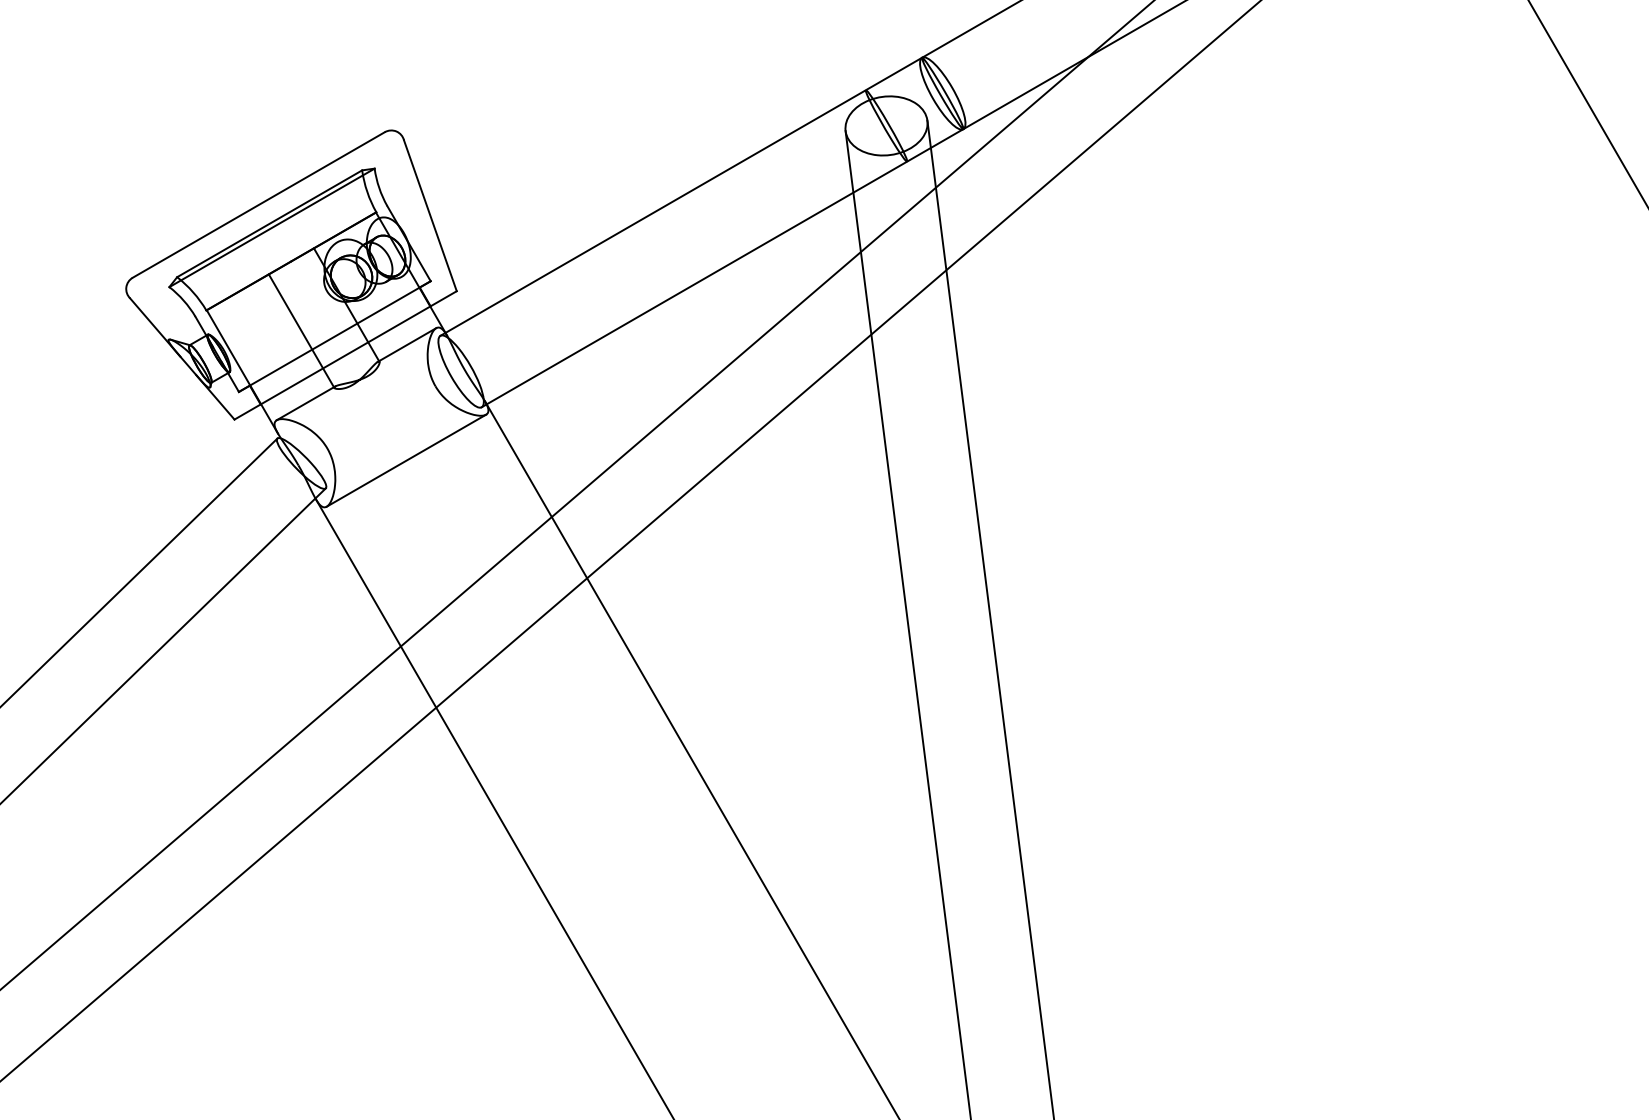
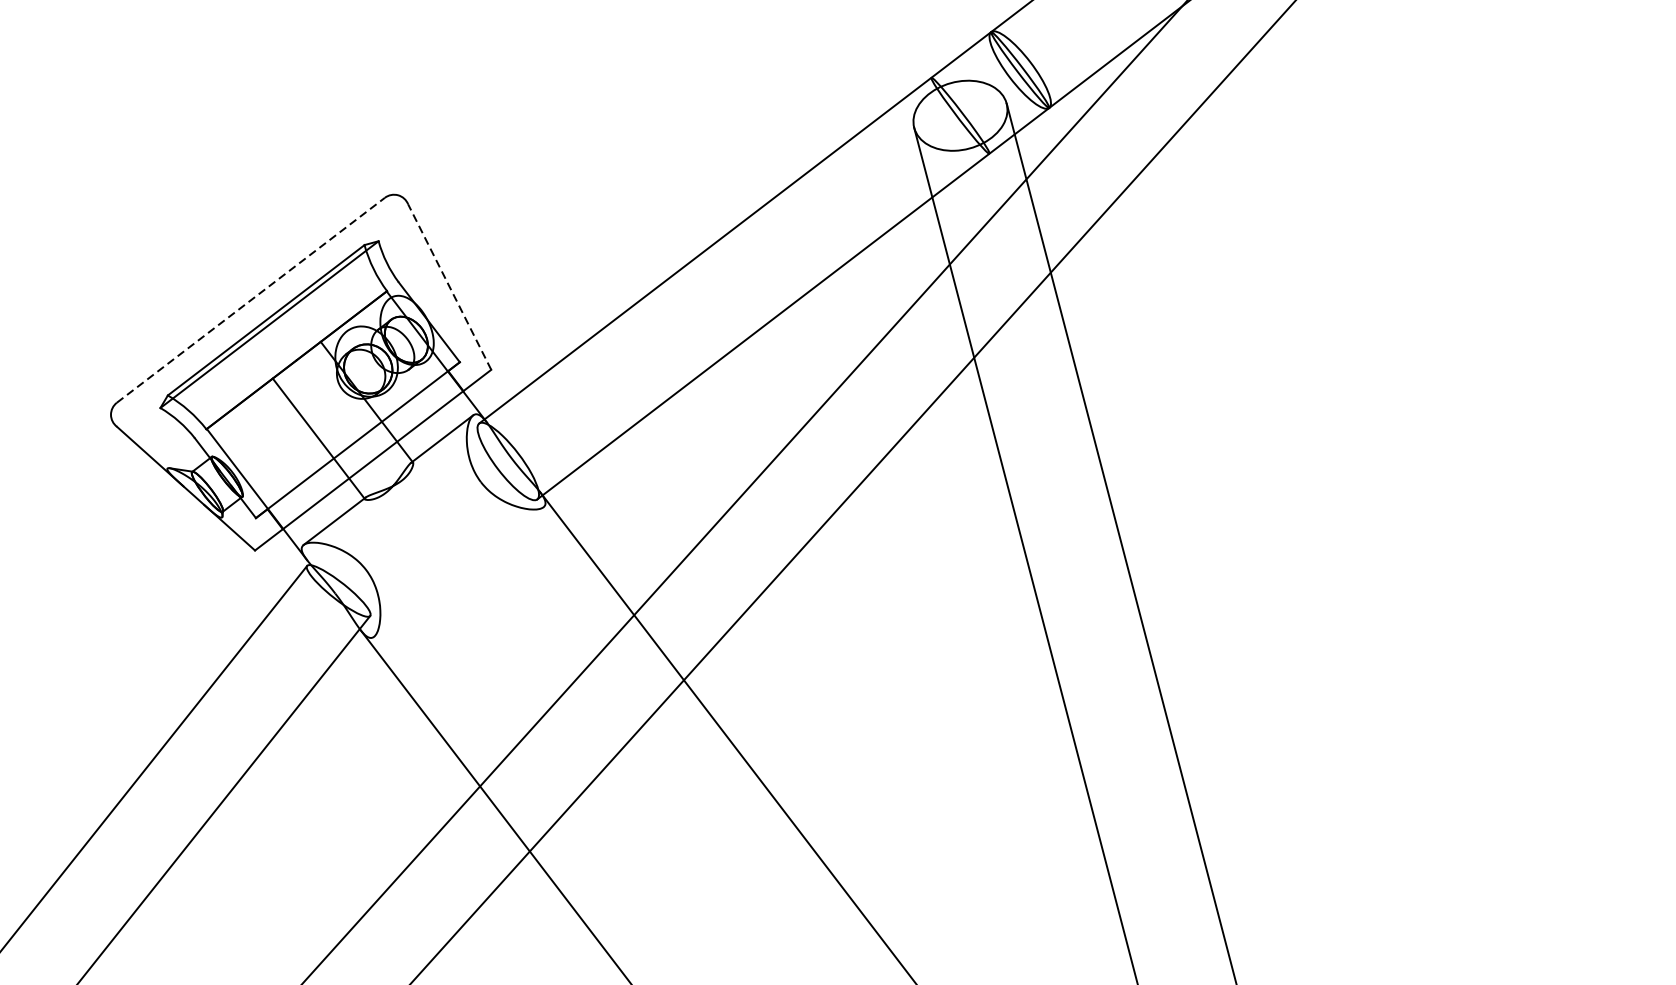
line: (258, 204) -> (250, 299), solid -> dashed
line: (430, 215) -> (449, 286), solid -> dashed
line: (406, 460) -> (458, 571), removed

